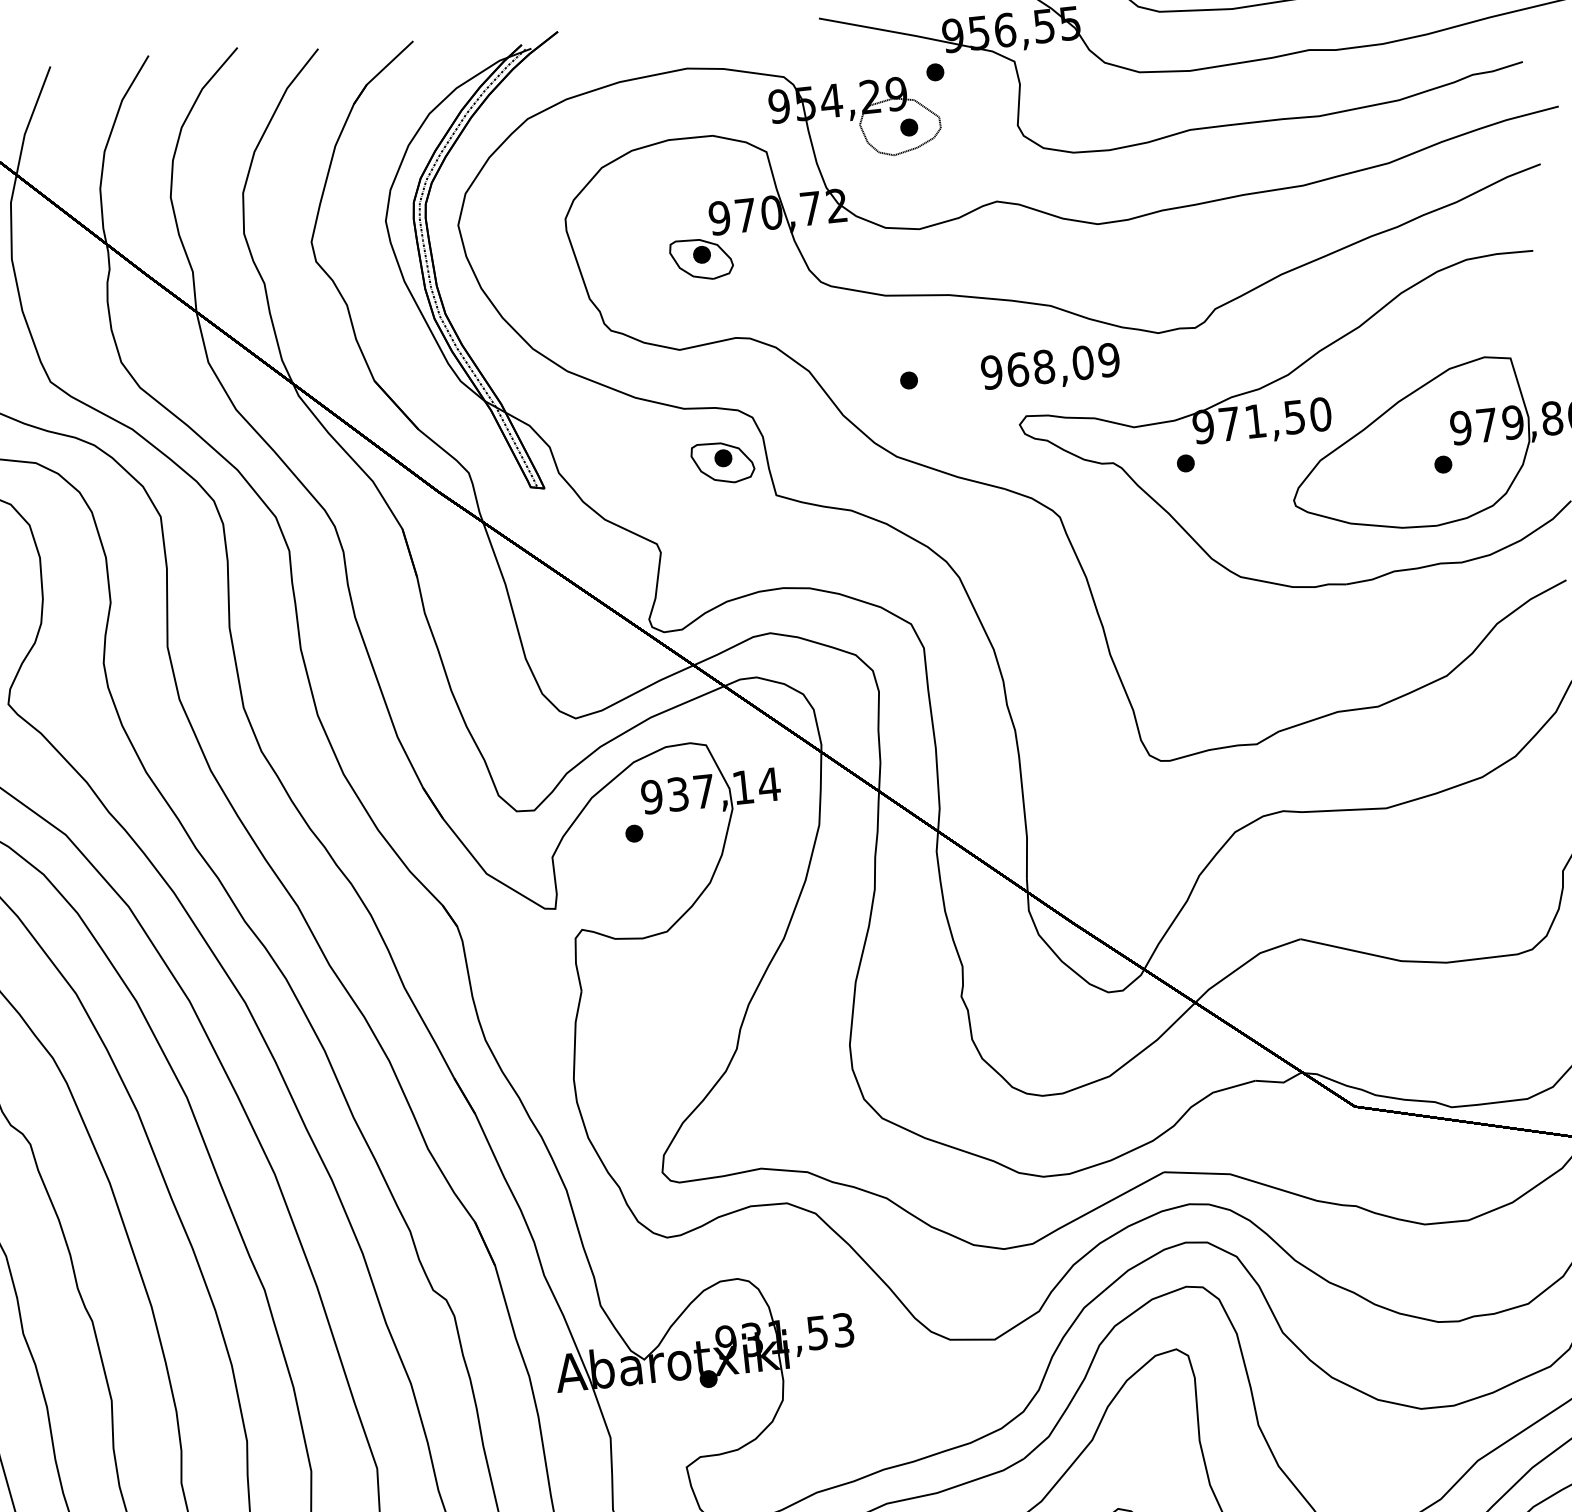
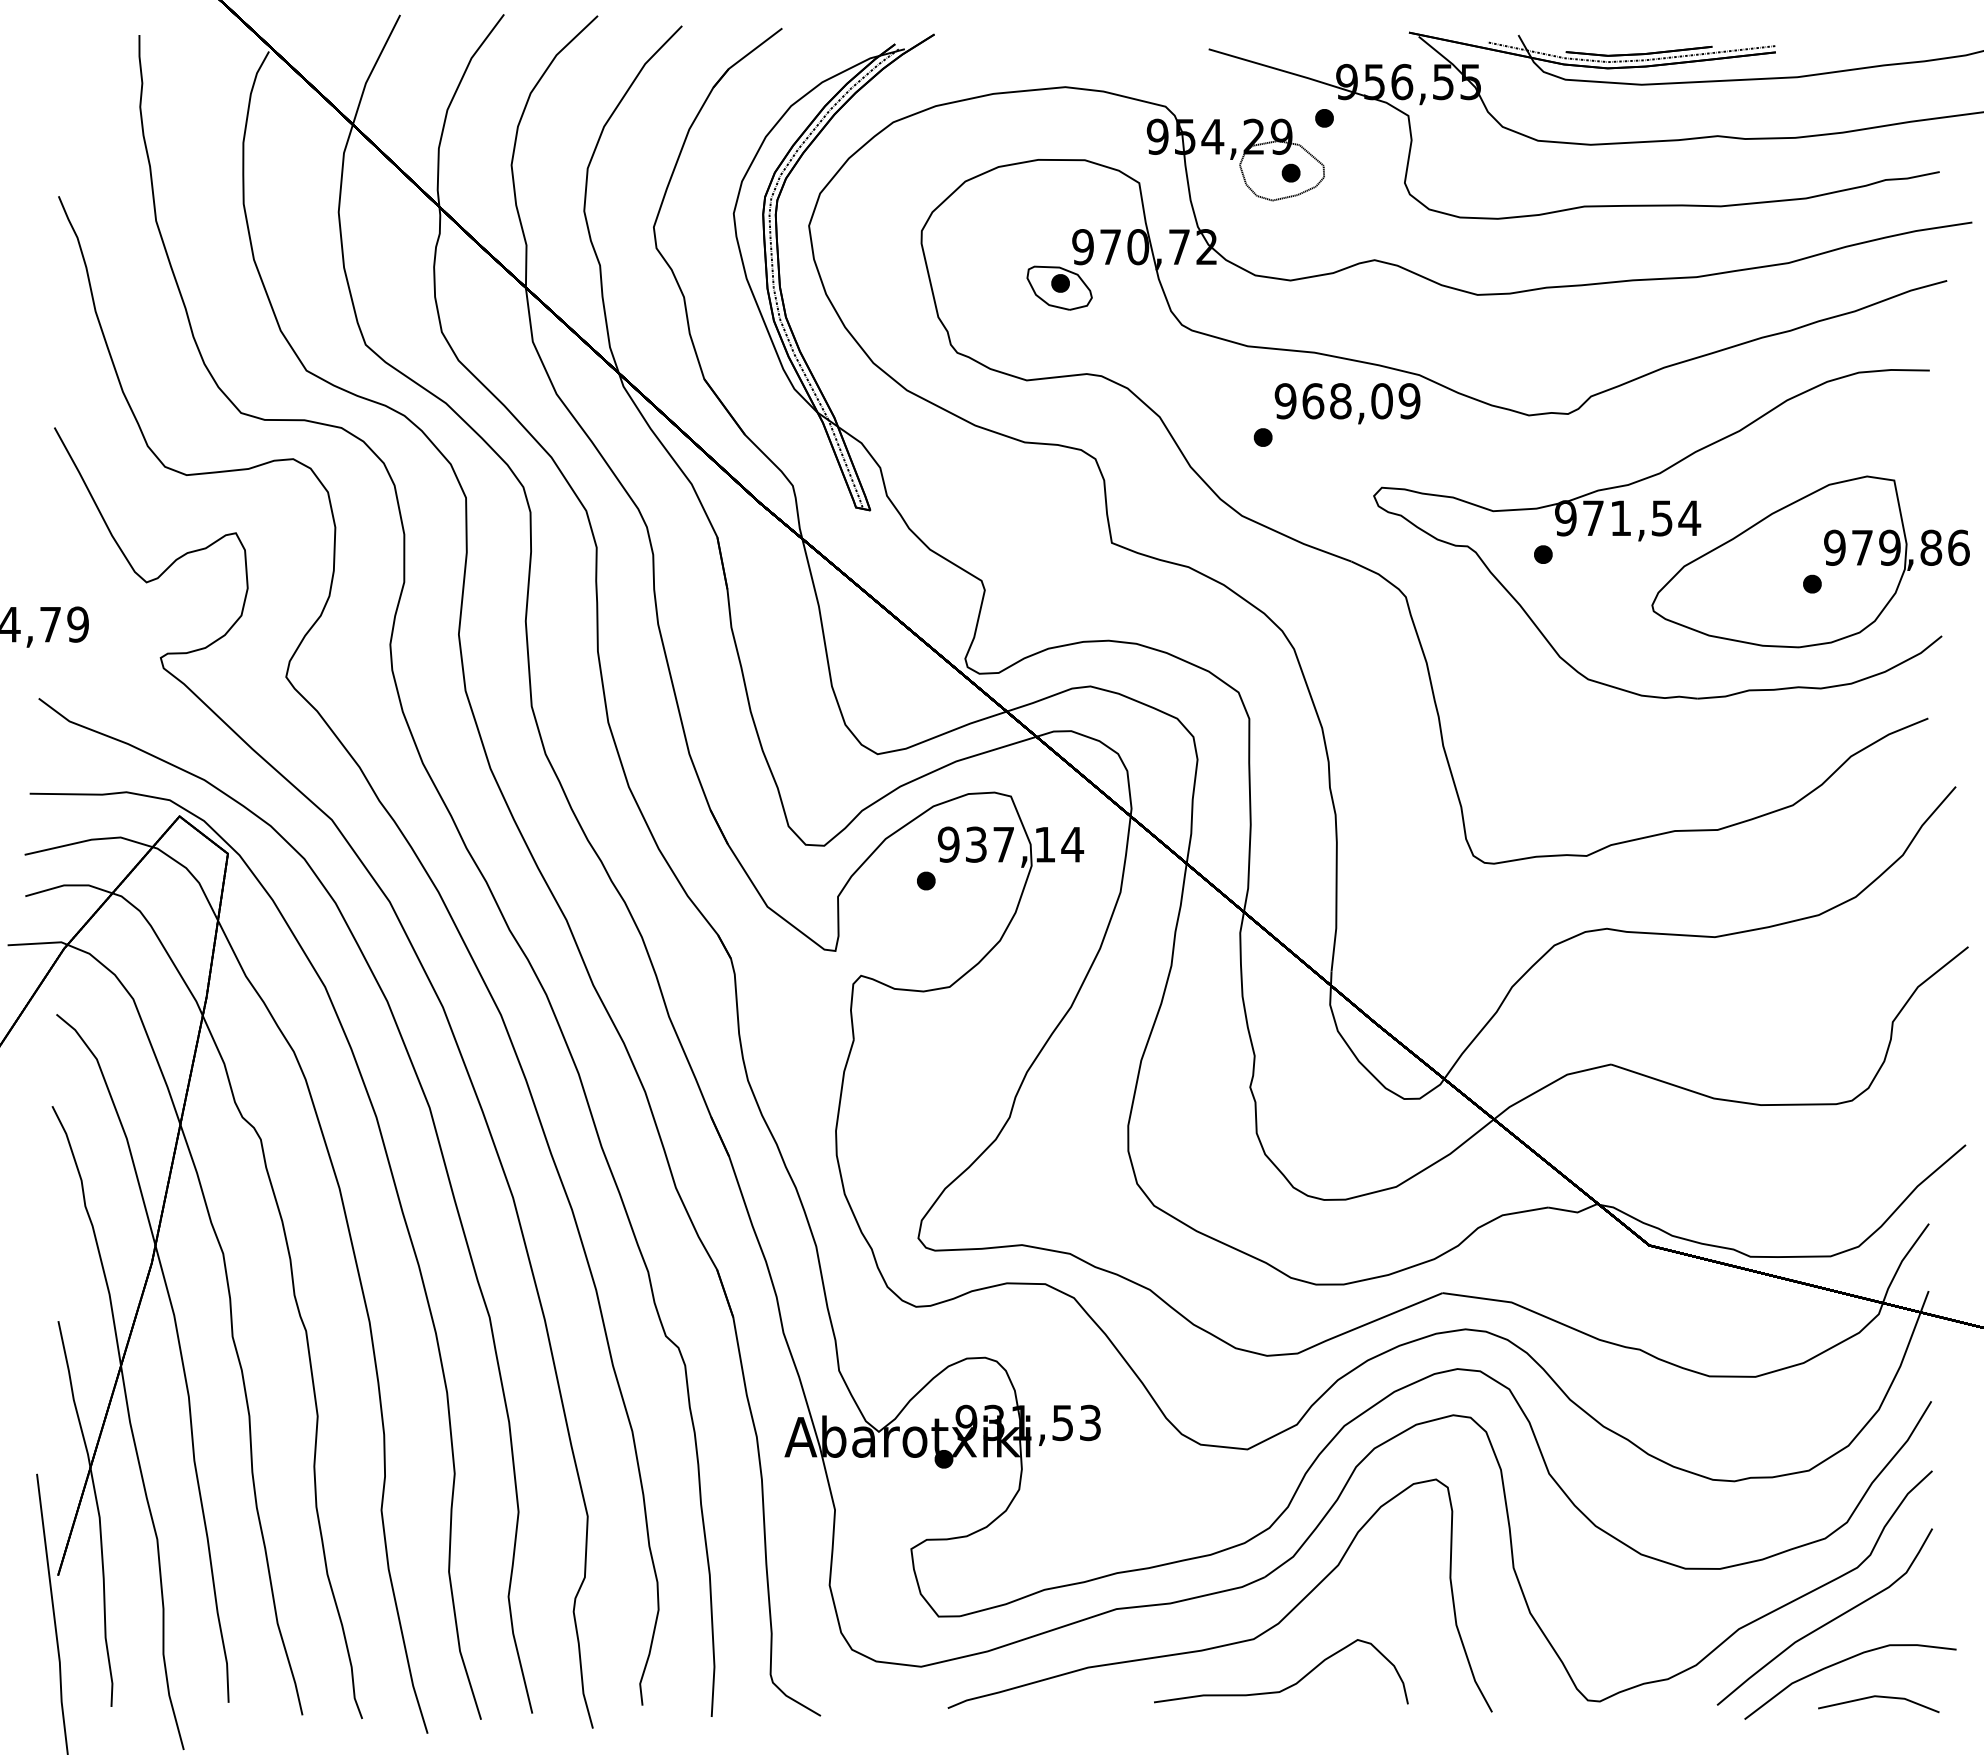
text: (1050, 368) -> (1347, 403), moved
text: (1320, 414) -> (1689, 518), 971,50 -> 971,54
part: (722, 462) -> (1059, 502), removed

